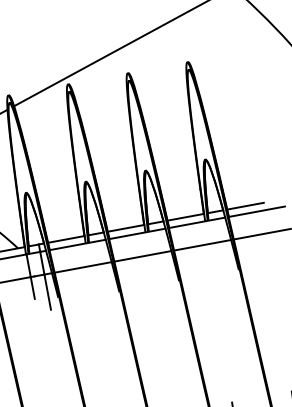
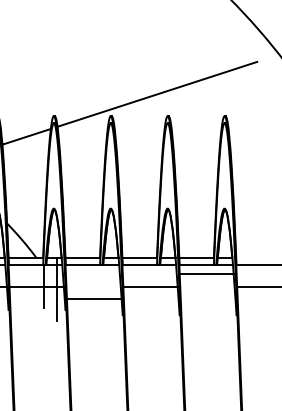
line: (245, 206) -> (253, 258), removed
line: (202, 245) -> (207, 274), moved
line: (83, 267) -> (93, 299), moved

